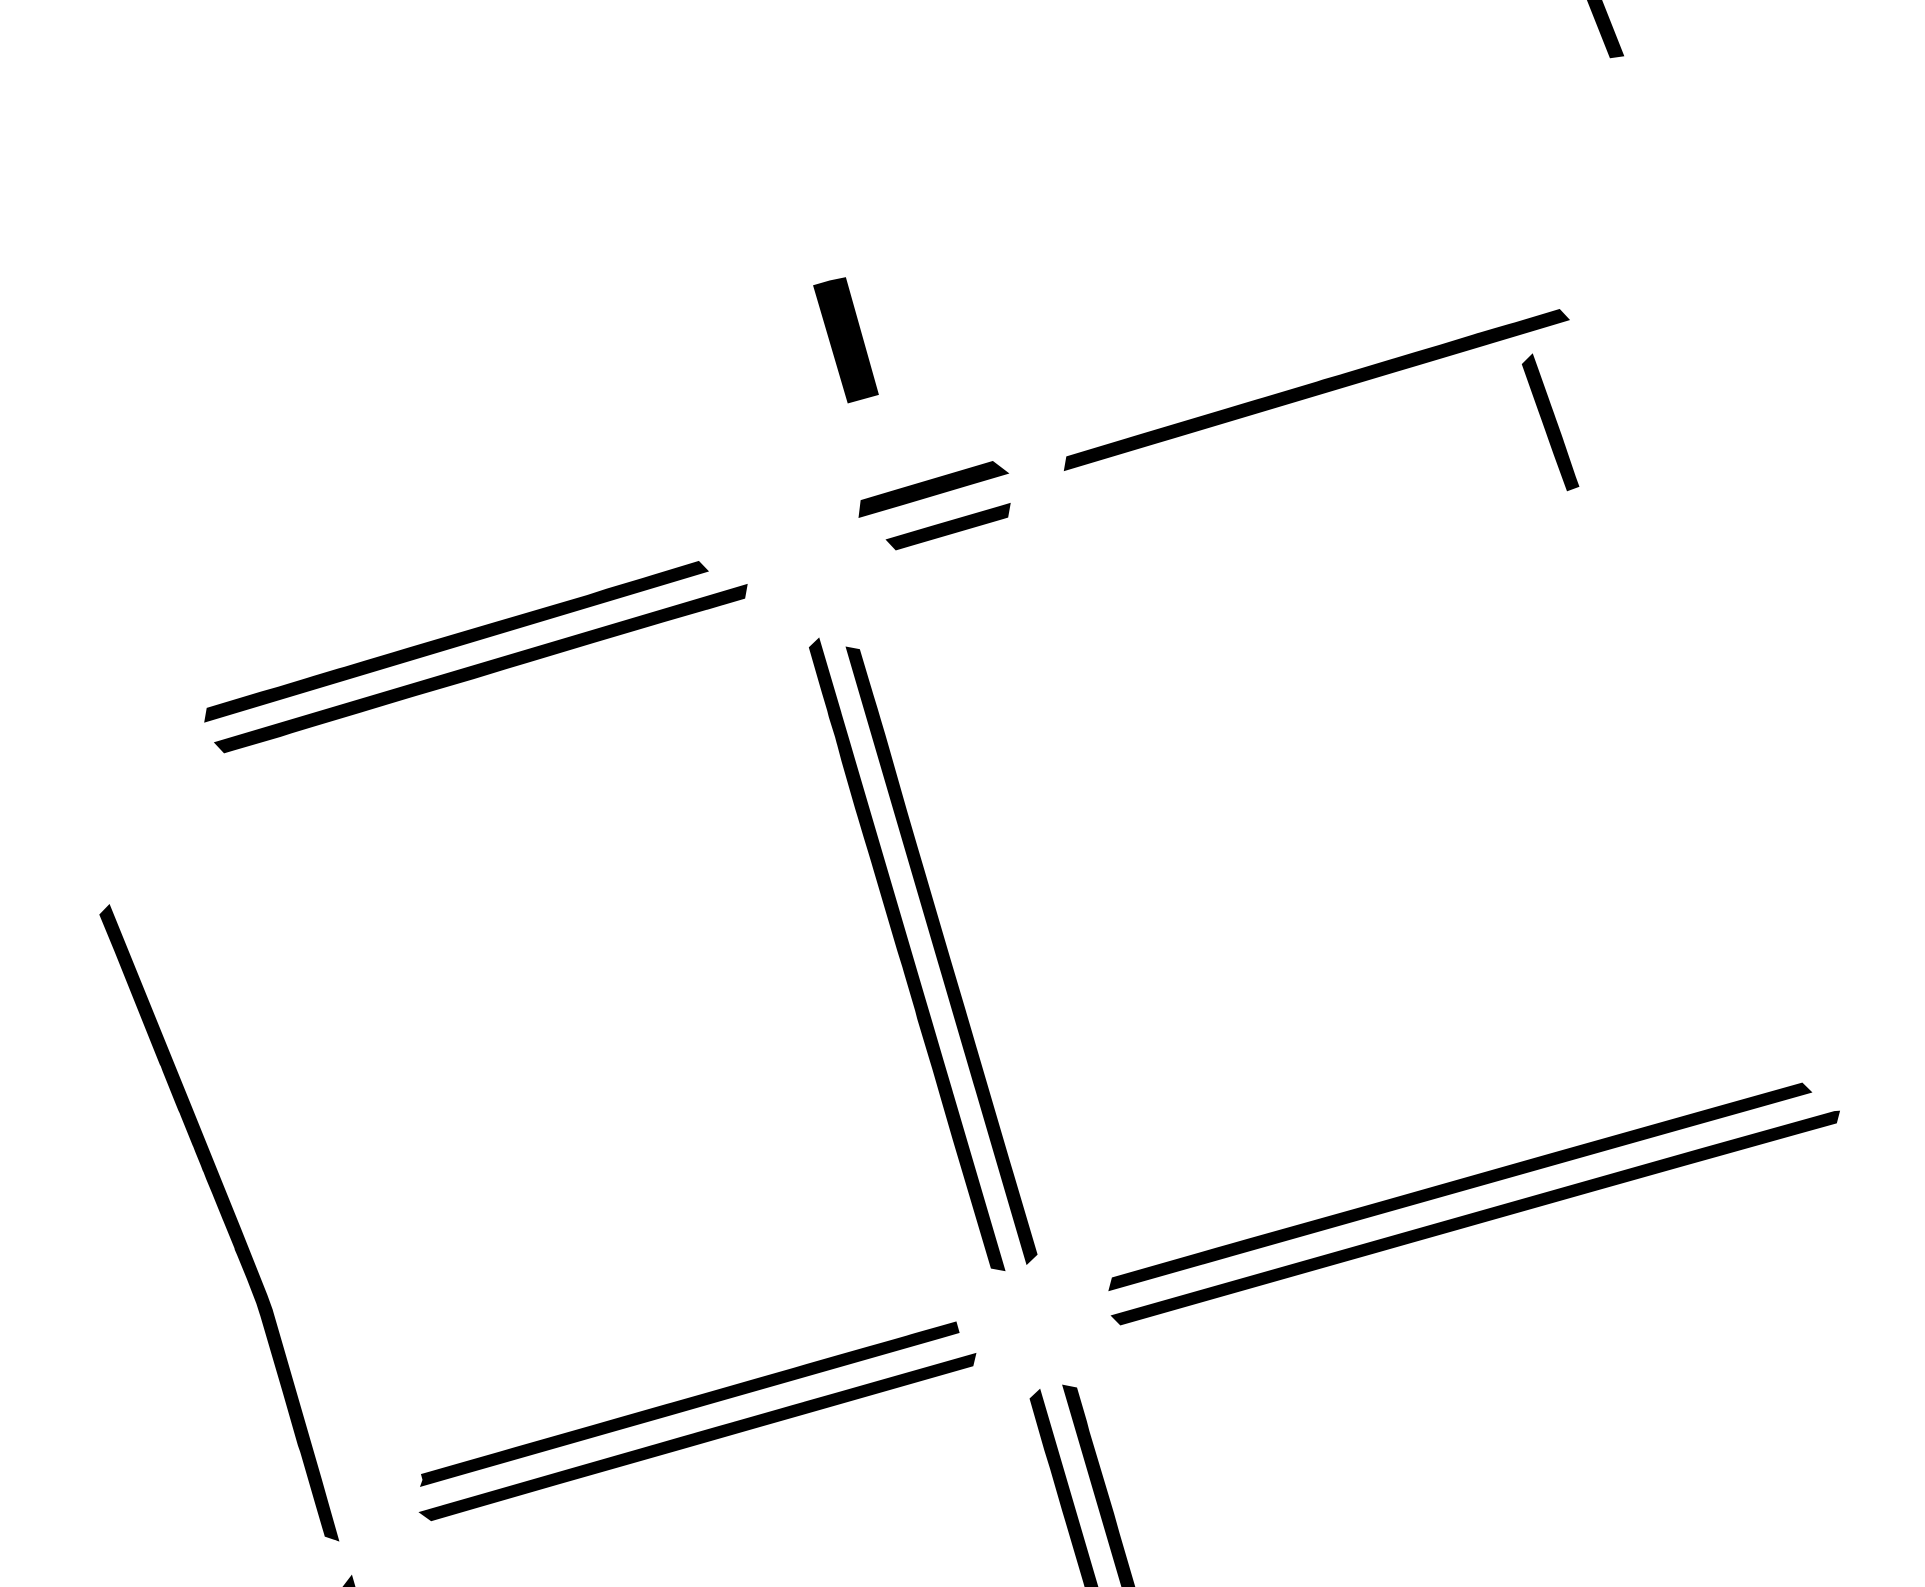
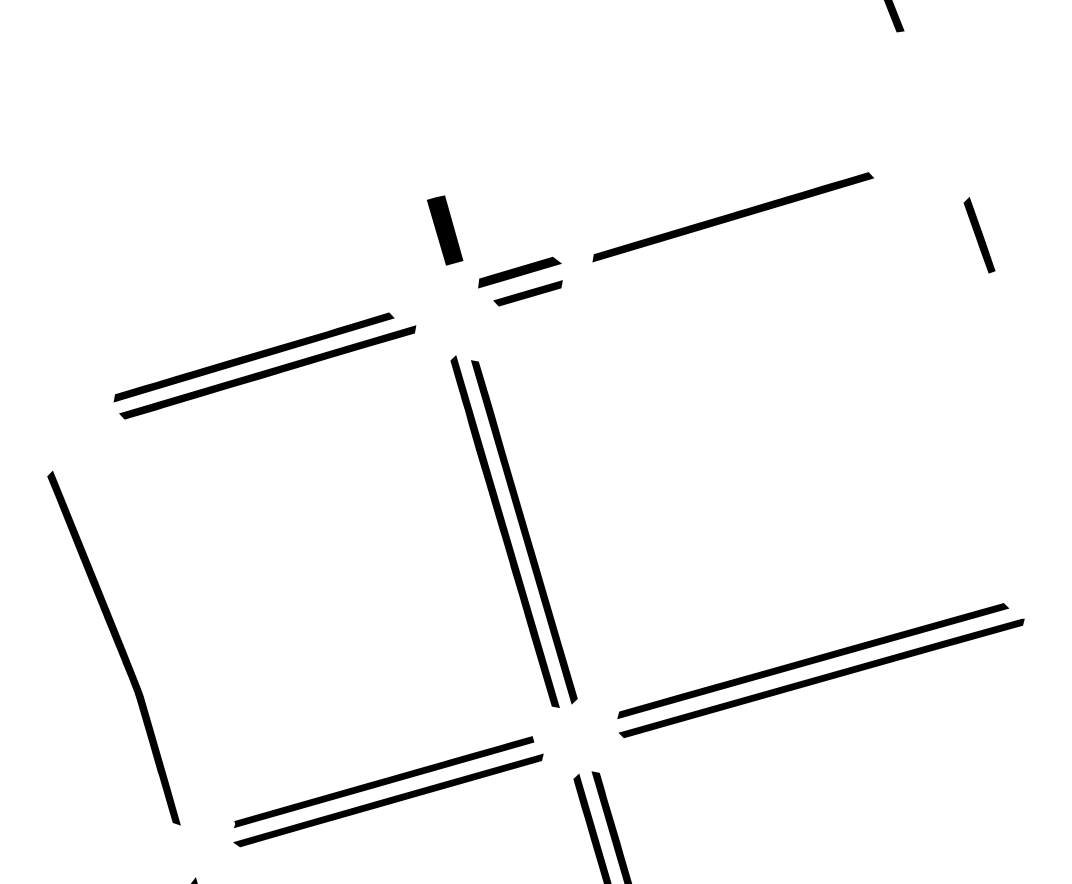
part: (846, 340) -> (445, 230), moved
part: (1550, 422) -> (979, 235), moved
part: (218, 1221) -> (113, 647), moved

